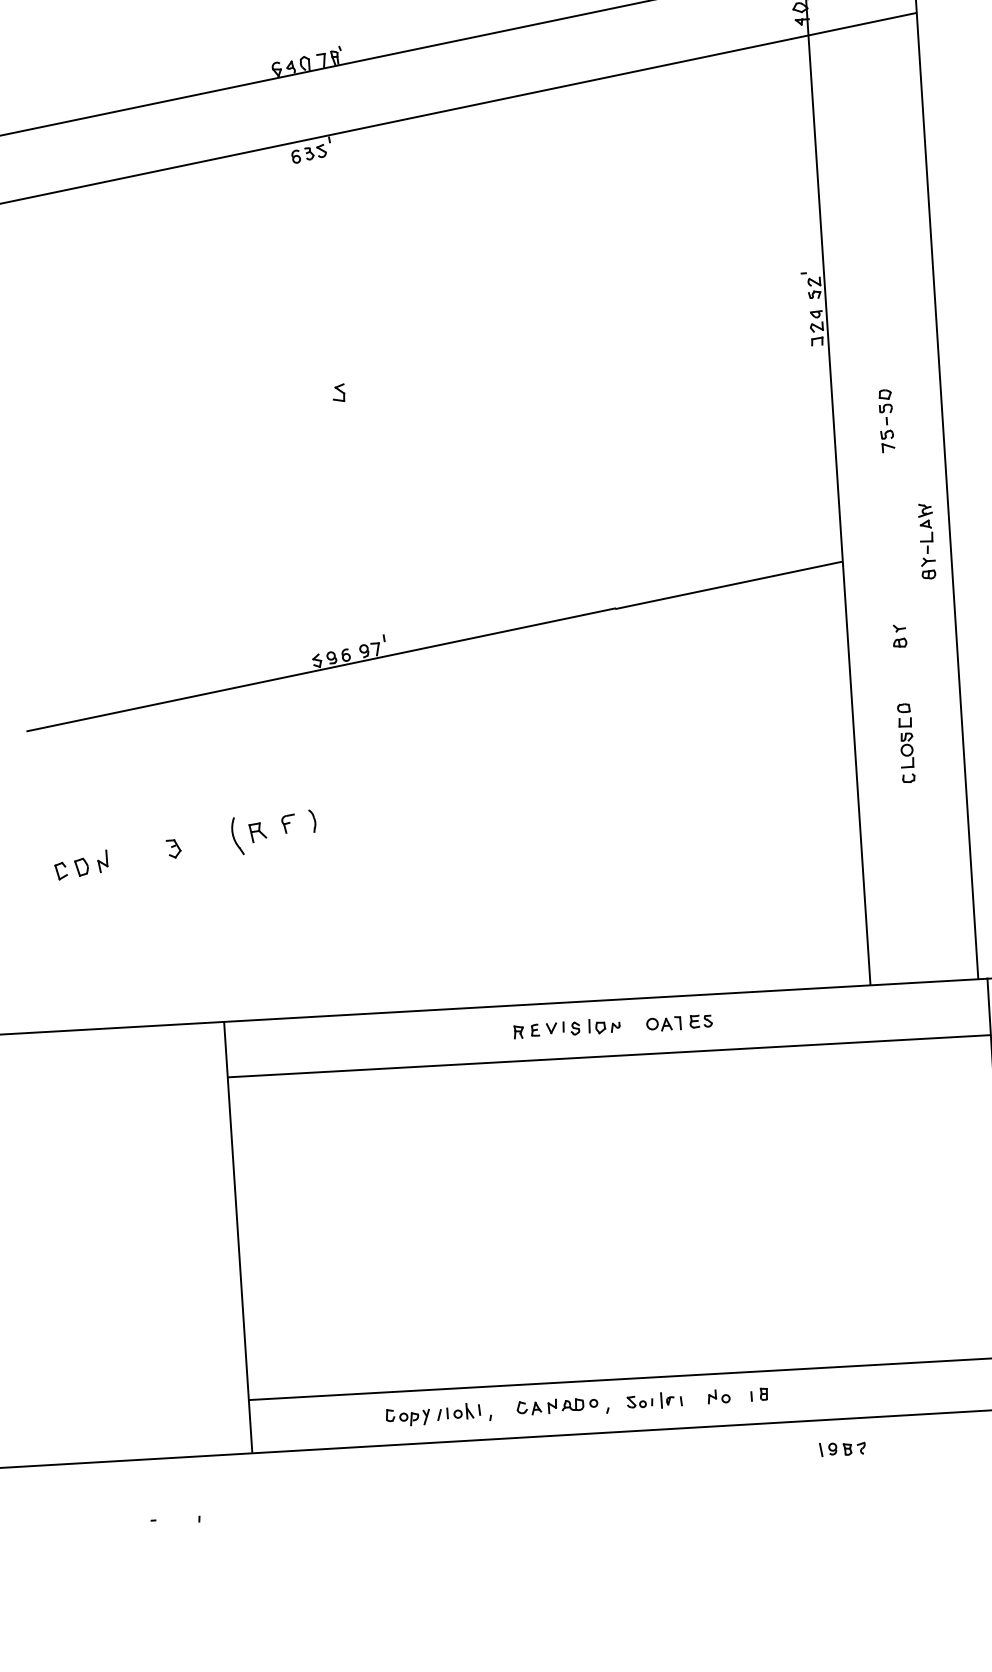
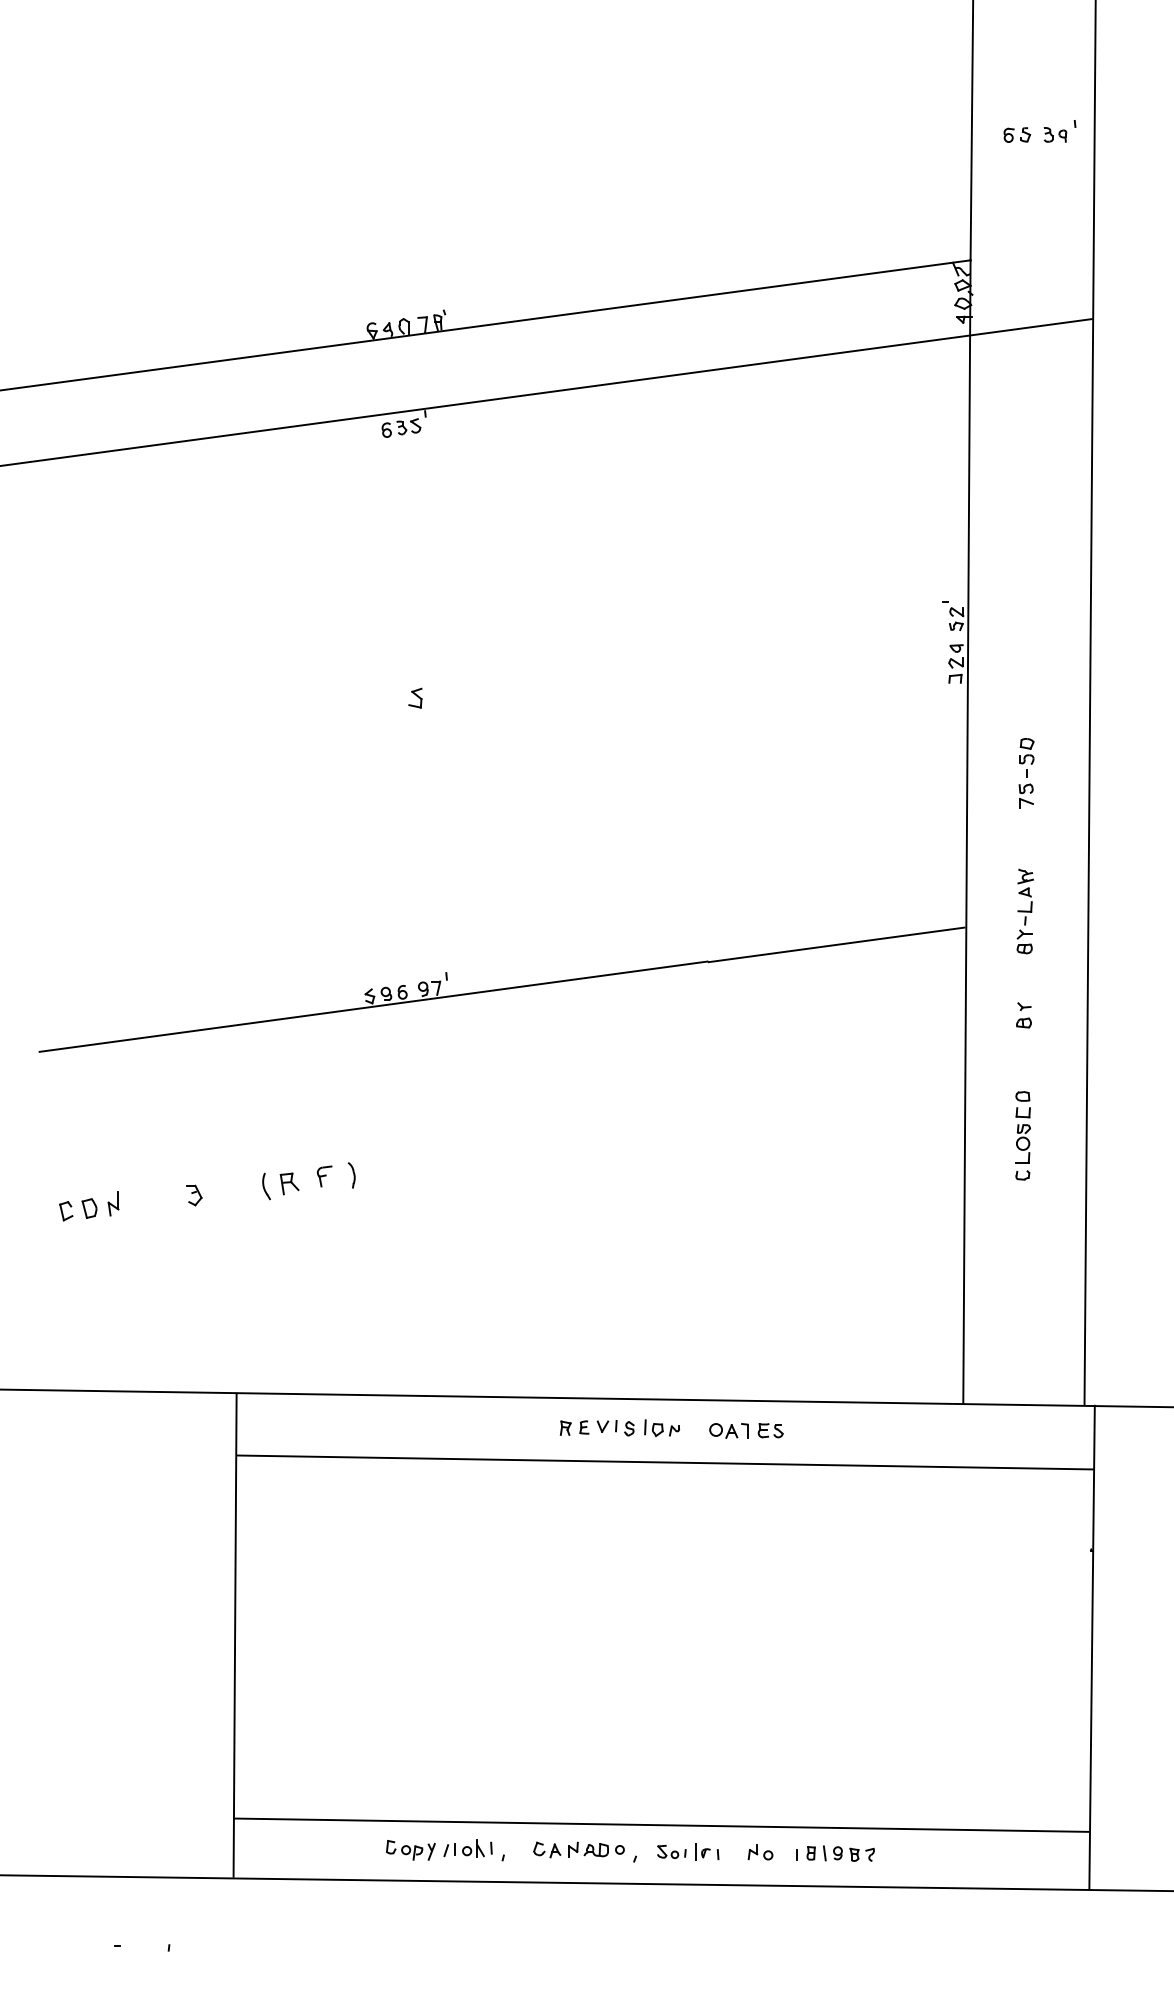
part: (926, 541) -> (1024, 911), moved
part: (237, 836) -> (266, 1186), size x0.62
part: (842, 1448) -> (848, 1853), moved

